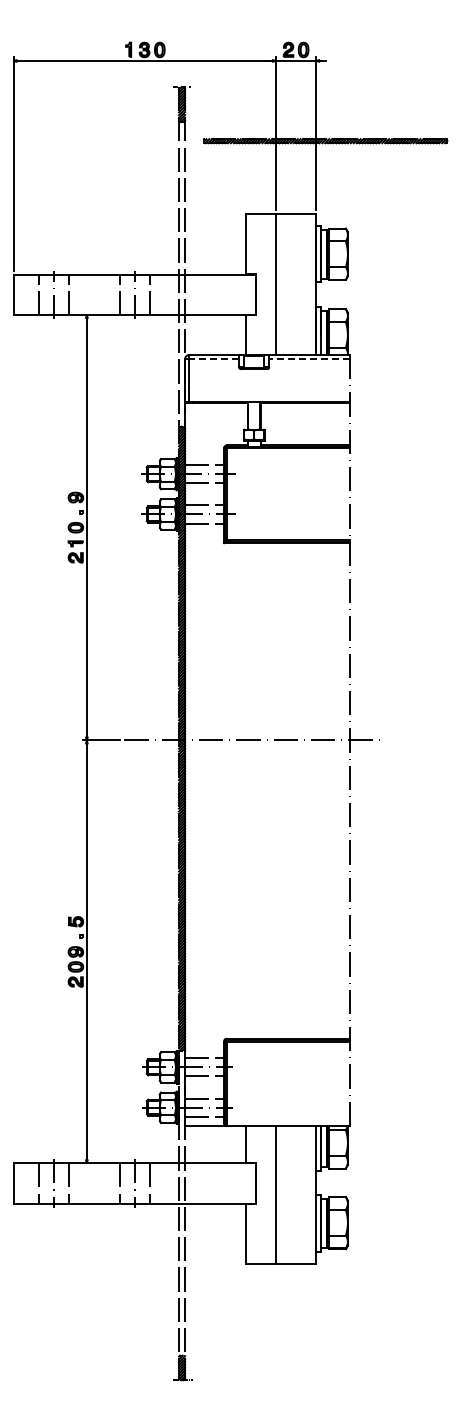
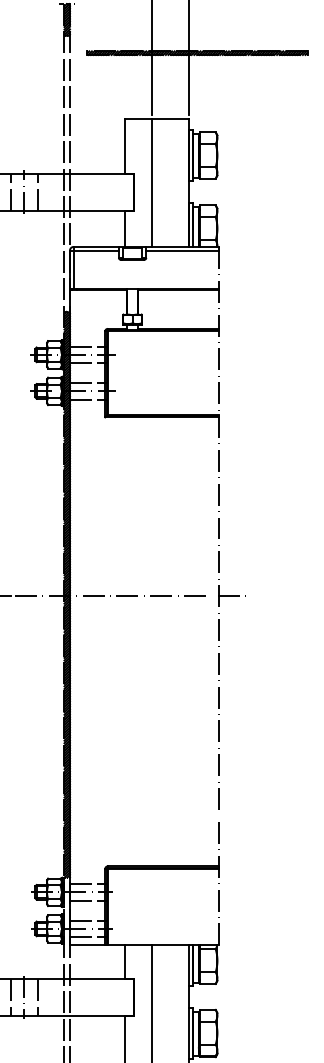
line: (214, 359) -> (96, 250), dashed -> solid
line: (308, 359) -> (181, 250), dashed -> solid

